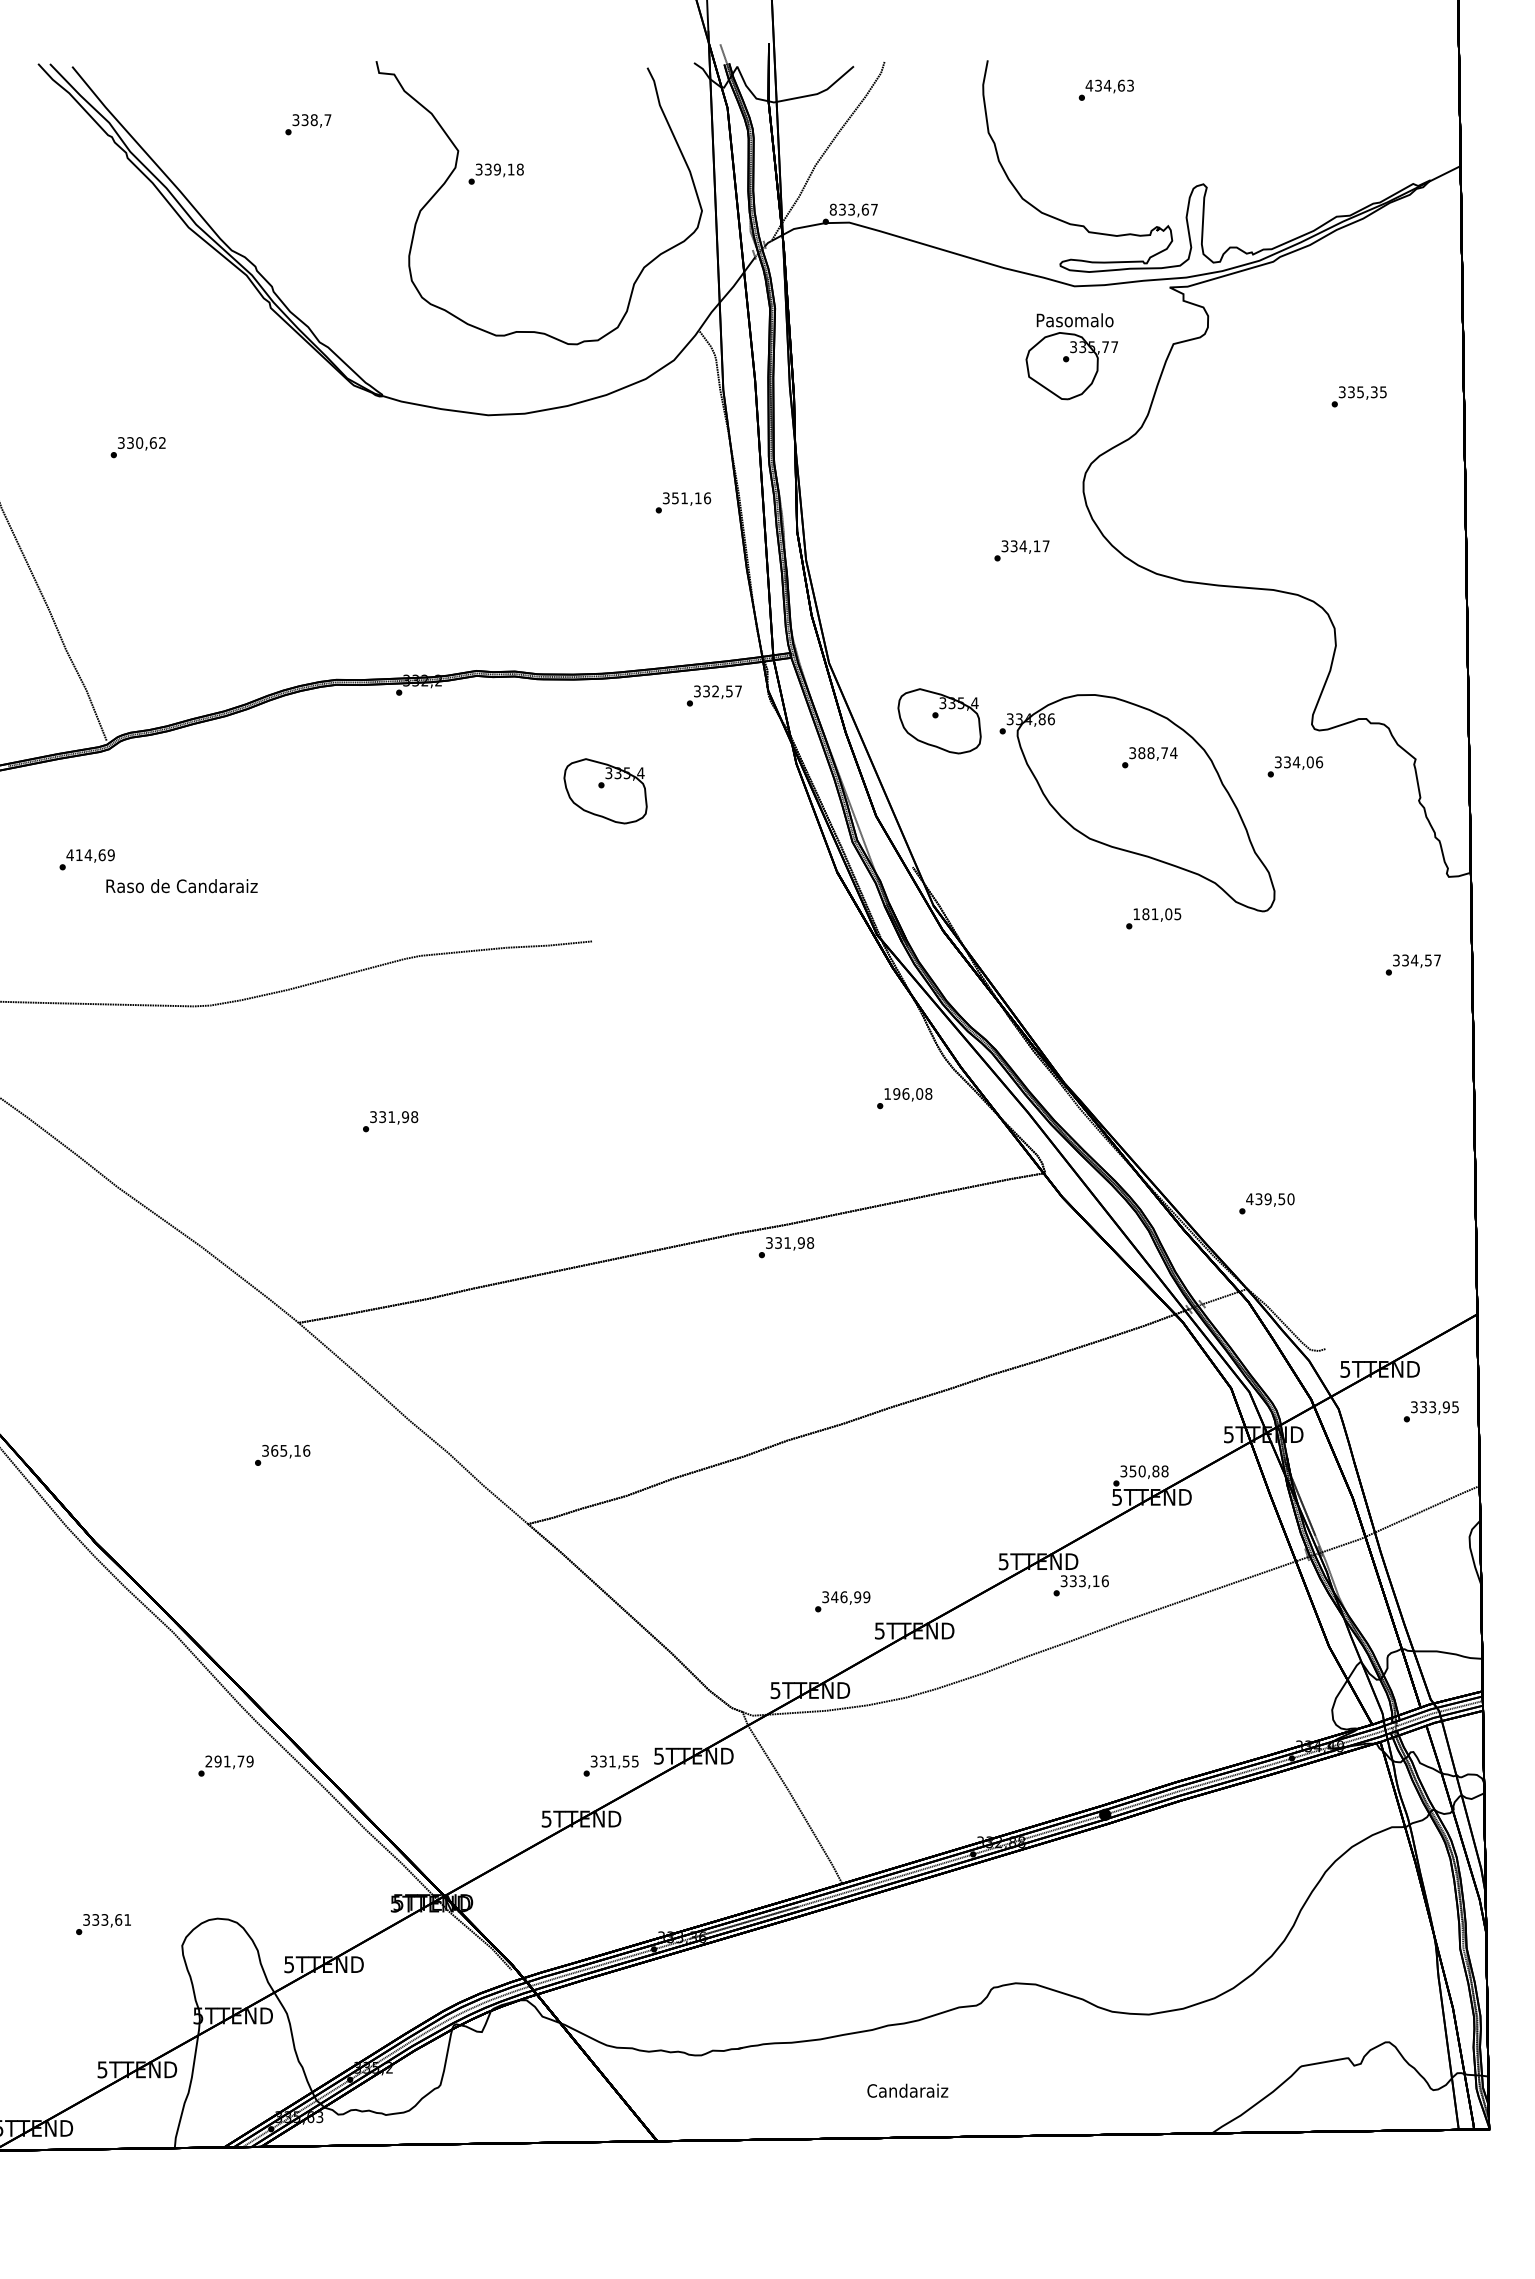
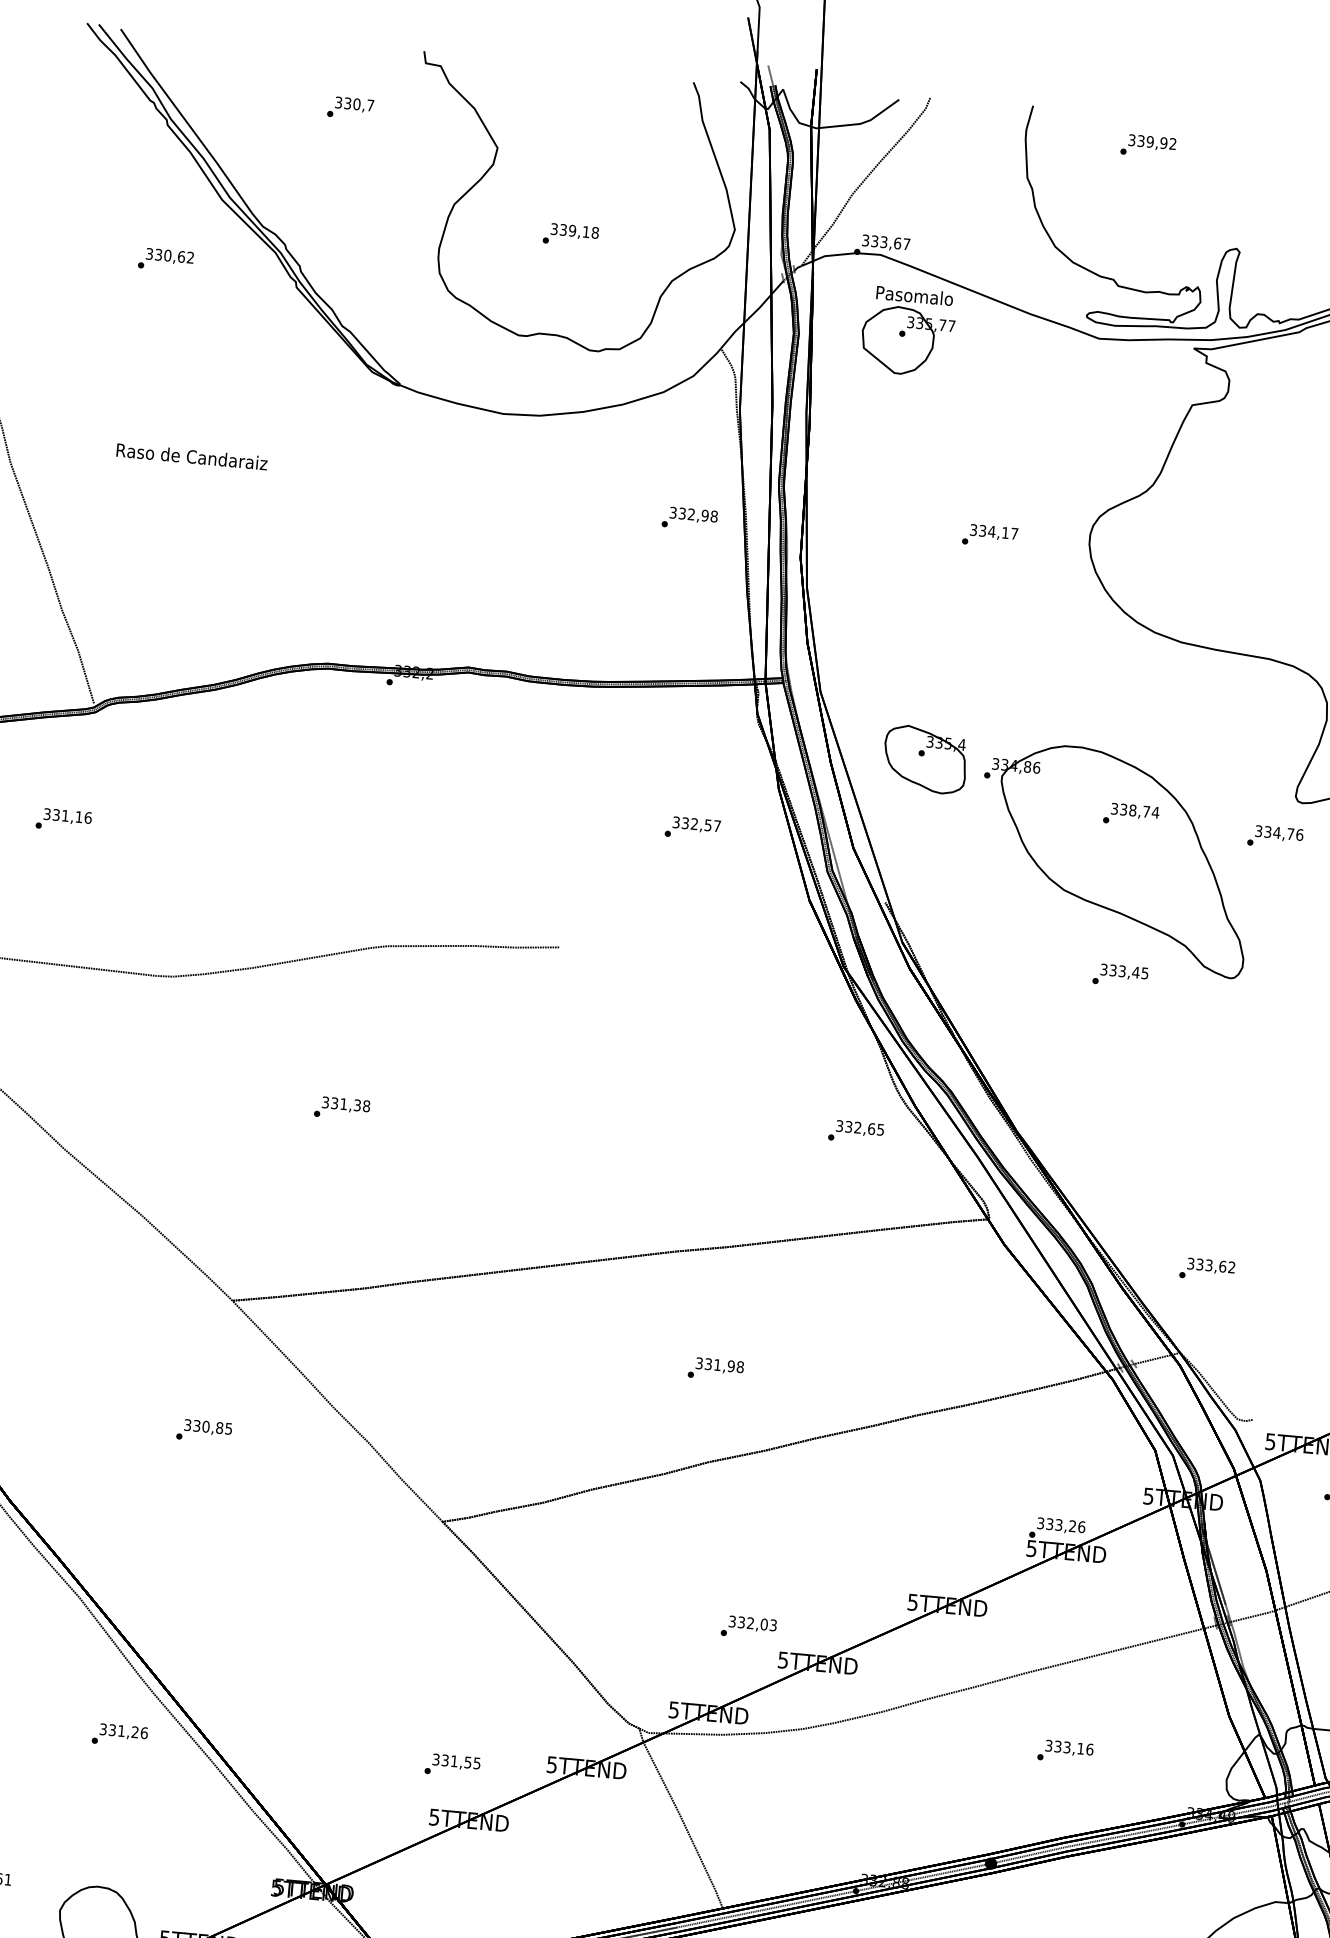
text: (1109, 85) -> (1152, 141), 434,63 -> 339,92
text: (313, 119) -> (356, 103), 338,7 -> 330,7
text: (495, 173) -> (570, 234), moved
text: (832, 209) -> (864, 240), 833,67 -> 333,67
part: (1071, 356) -> (907, 331), moved
text: (137, 447) -> (165, 259), moved
text: (691, 498) -> (698, 515), 351,16 -> 332,98
text: (1021, 550) -> (989, 535), moved
text: (713, 695) -> (691, 828), moved
text: (1141, 753) -> (1123, 810), 388,74 -> 338,74
text: (1309, 762) -> (1289, 834), 334,06 -> 334,76
part: (605, 791) -> (586, 799), removed
text: (90, 855) -> (67, 816), 414,69 -> 331,16
text: (181, 886) -> (191, 457), moved
text: (1152, 914) -> (1119, 971), 181,05 -> 333,45
text: (908, 1093) -> (860, 1127), 196,08 -> 332,65
text: (405, 1116) -> (357, 1104), 331,98 -> 331,38
text: (1270, 1199) -> (1211, 1265), 439,50 -> 333,62
text: (786, 1247) -> (716, 1369), moved
text: (290, 1450) -> (212, 1427), 365,16 -> 330,85
text: (1149, 1471) -> (1066, 1525), 350,88 -> 333,26
text: (1080, 1585) -> (1064, 1751), moved
text: (850, 1597) -> (757, 1624), 346,99 -> 332,03
text: (229, 1761) -> (123, 1731), 291,79 -> 331,26
text: (610, 1765) -> (452, 1765), moved

